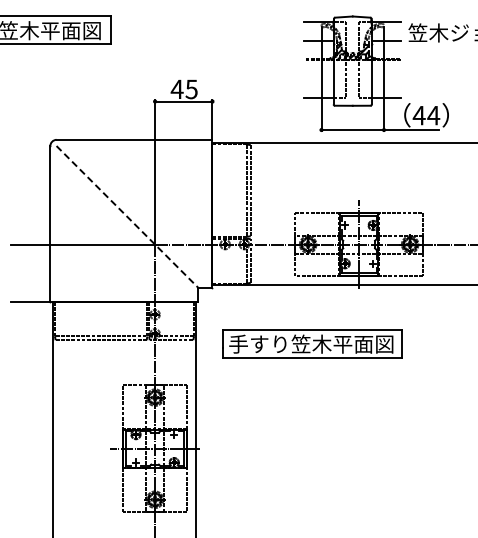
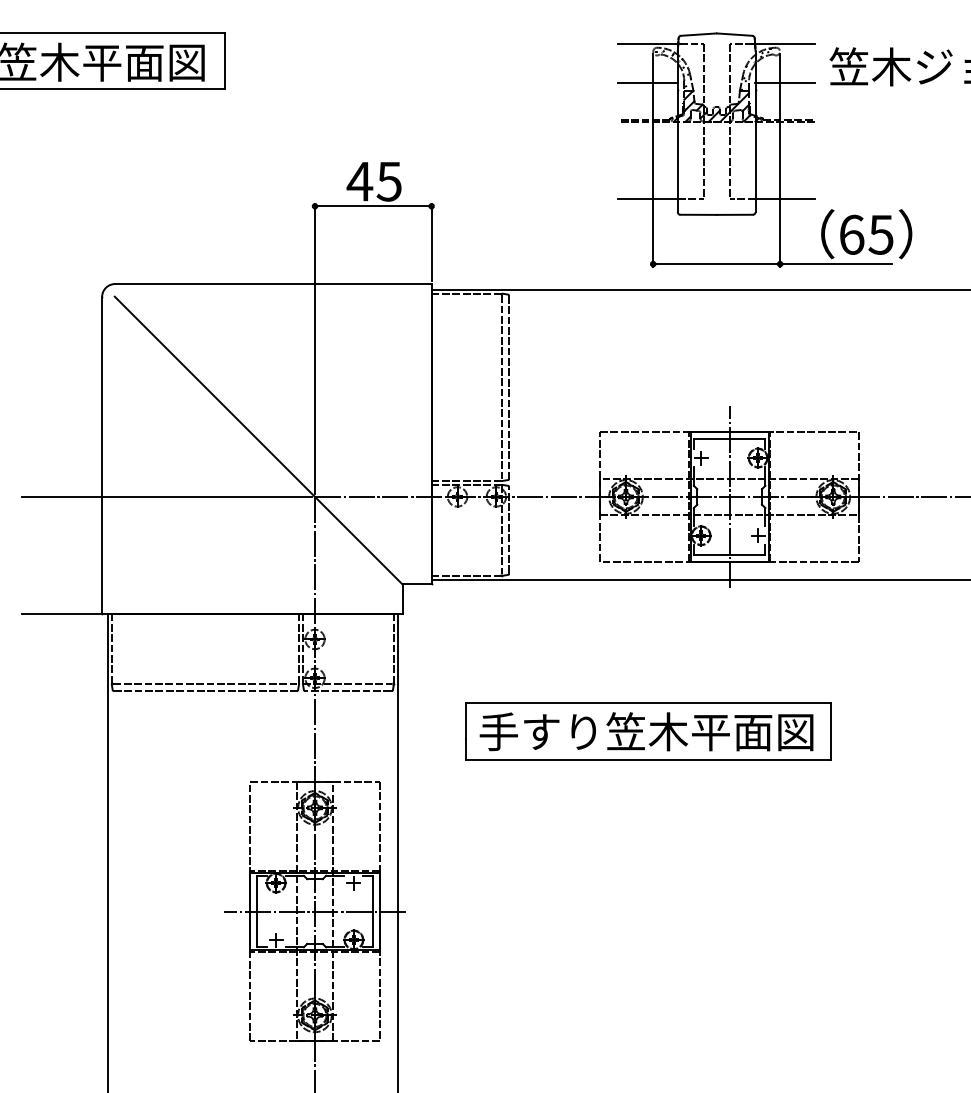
text: (426, 115) -> (866, 234), 44 -> 65
line: (127, 217) -> (258, 441), dashed -> solid
part: (312, 343) -> (649, 730), moved

